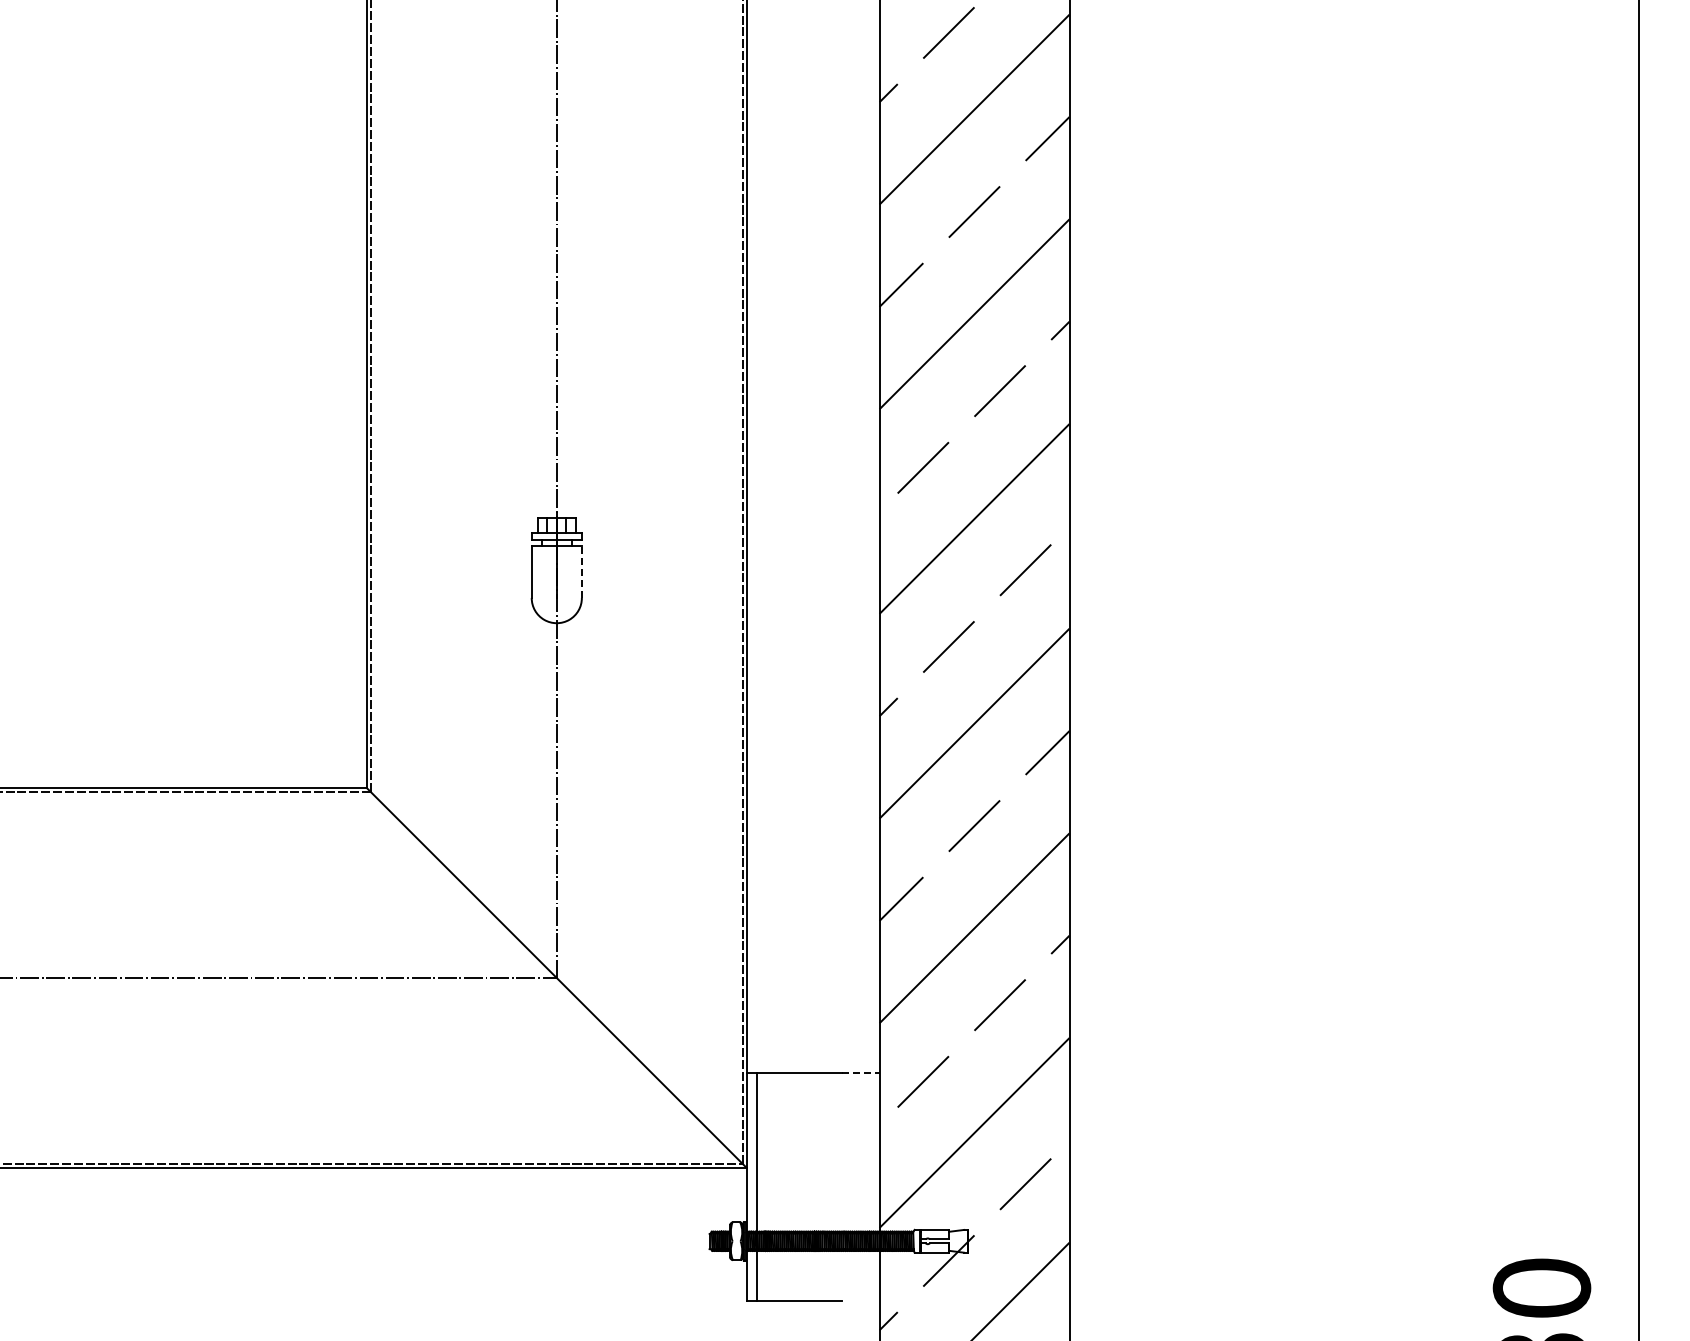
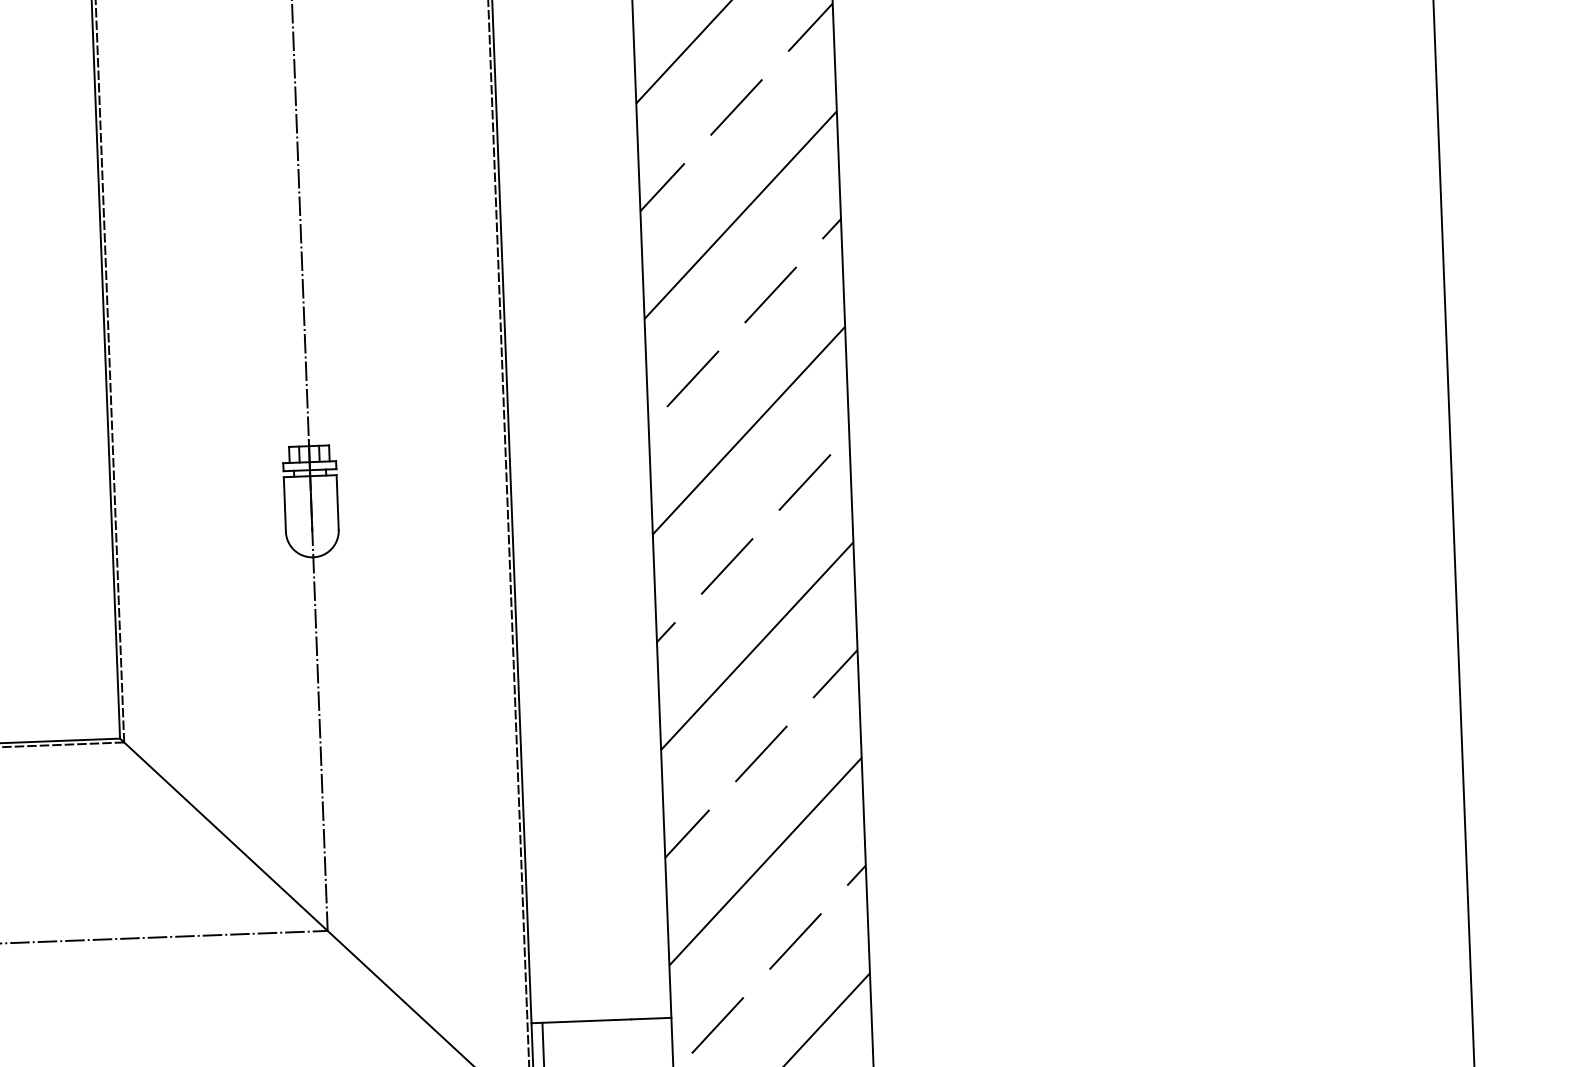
line: (581, 571) -> (337, 501), dashed -> solid
line: (860, 1072) -> (651, 1018), dashed -> solid

